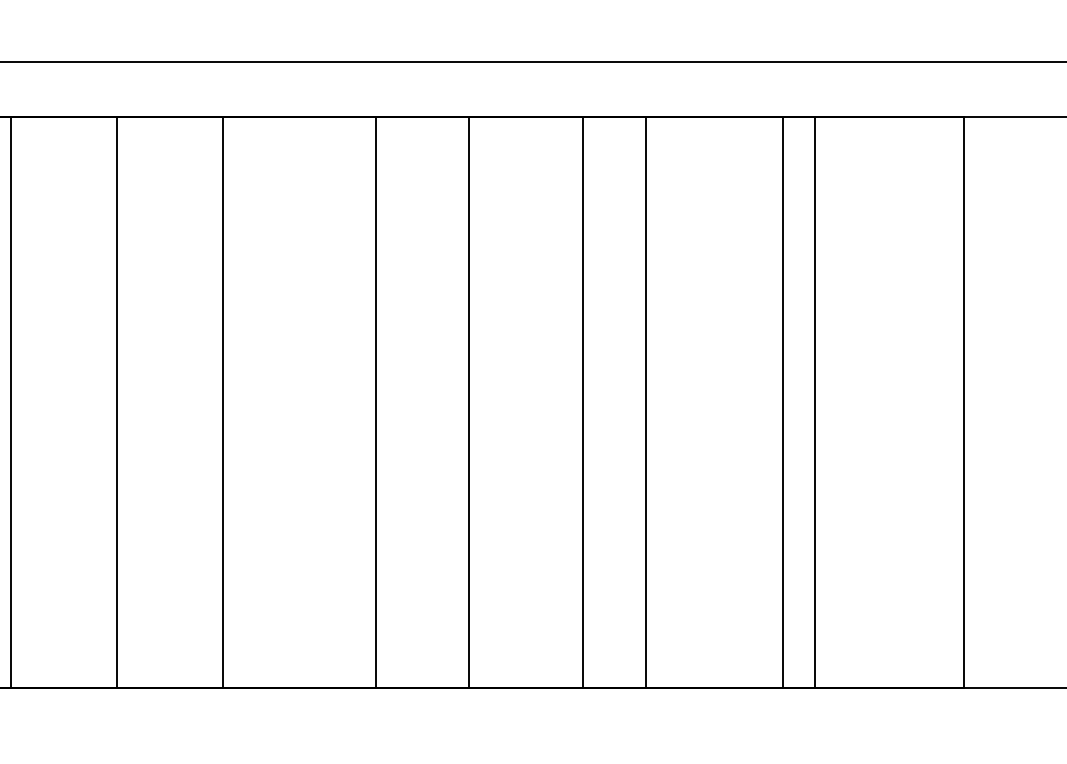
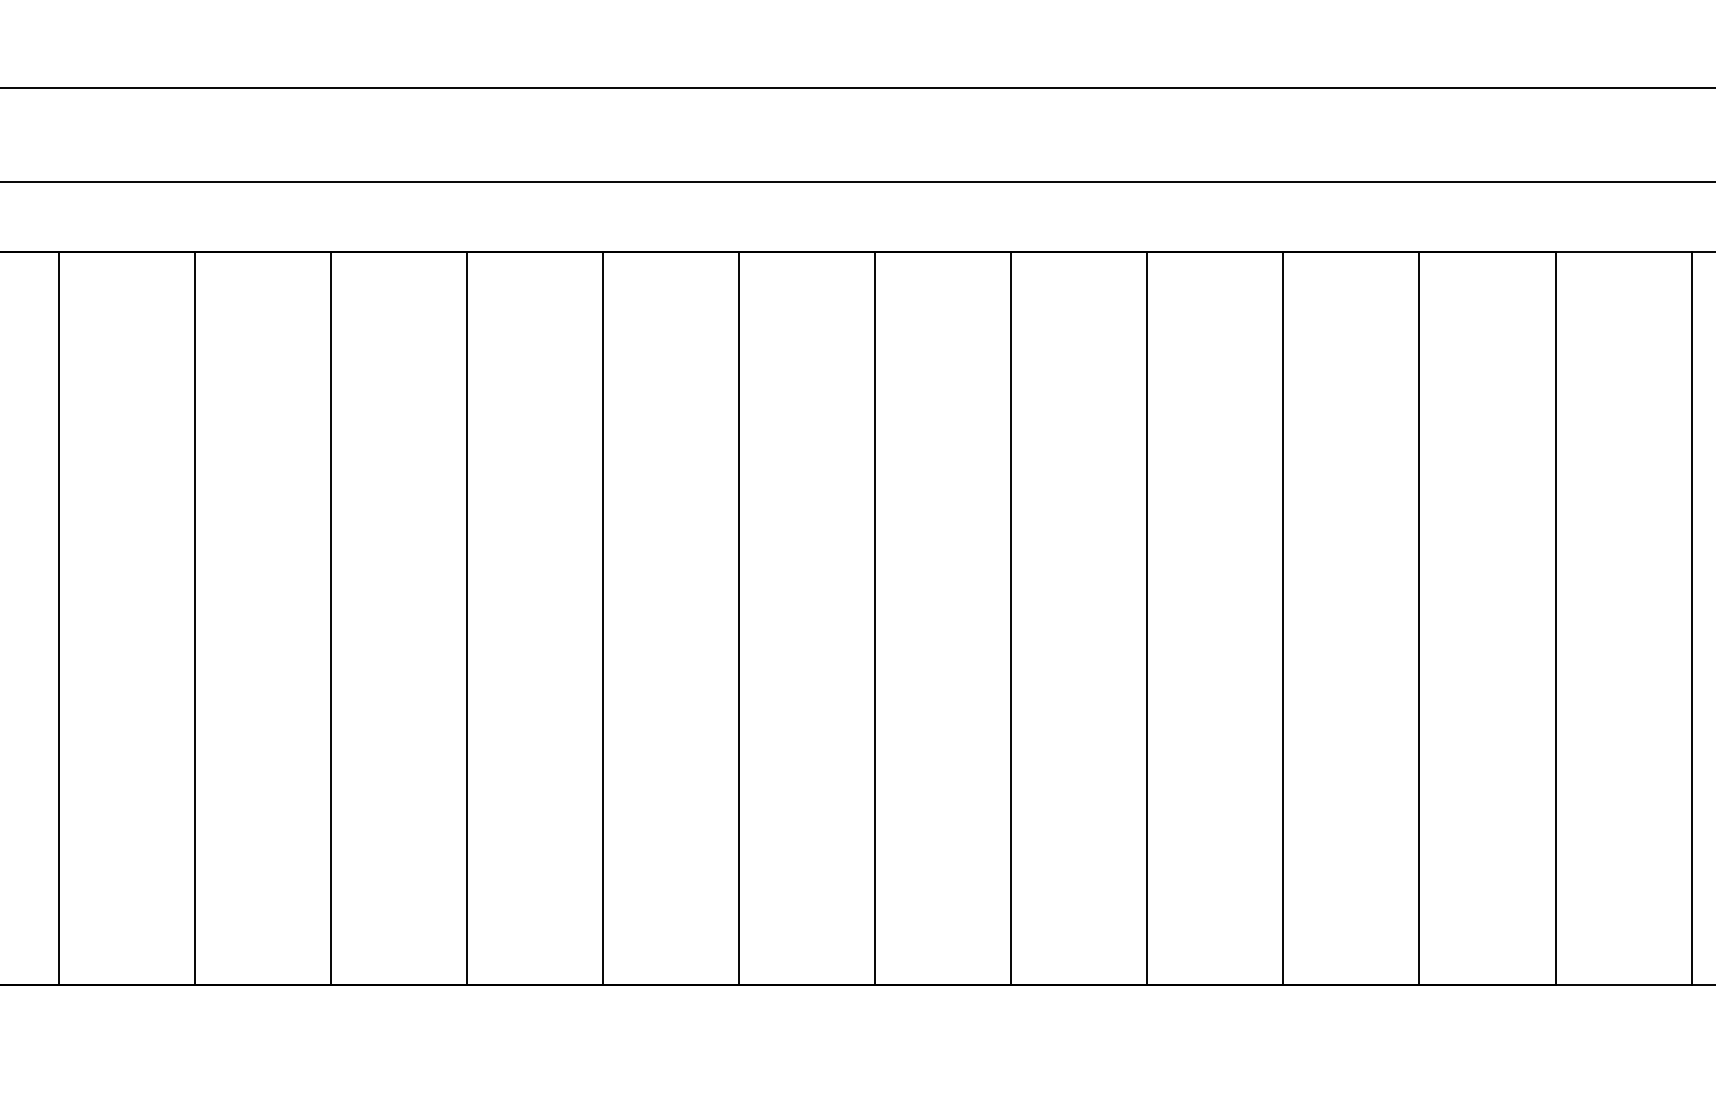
line: (376, 402) -> (739, 618), moved
line: (468, 402) -> (875, 618), moved
line: (583, 402) -> (1011, 618), moved
line: (782, 402) -> (1283, 618), moved
line: (815, 402) -> (1419, 618), moved

